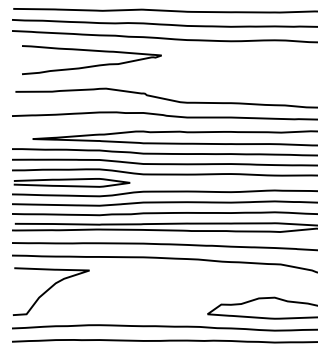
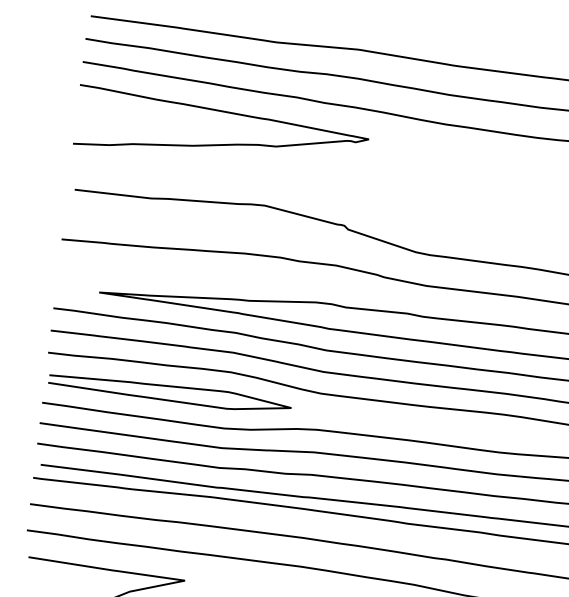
curve: (91, 65) -> (220, 142), moved

